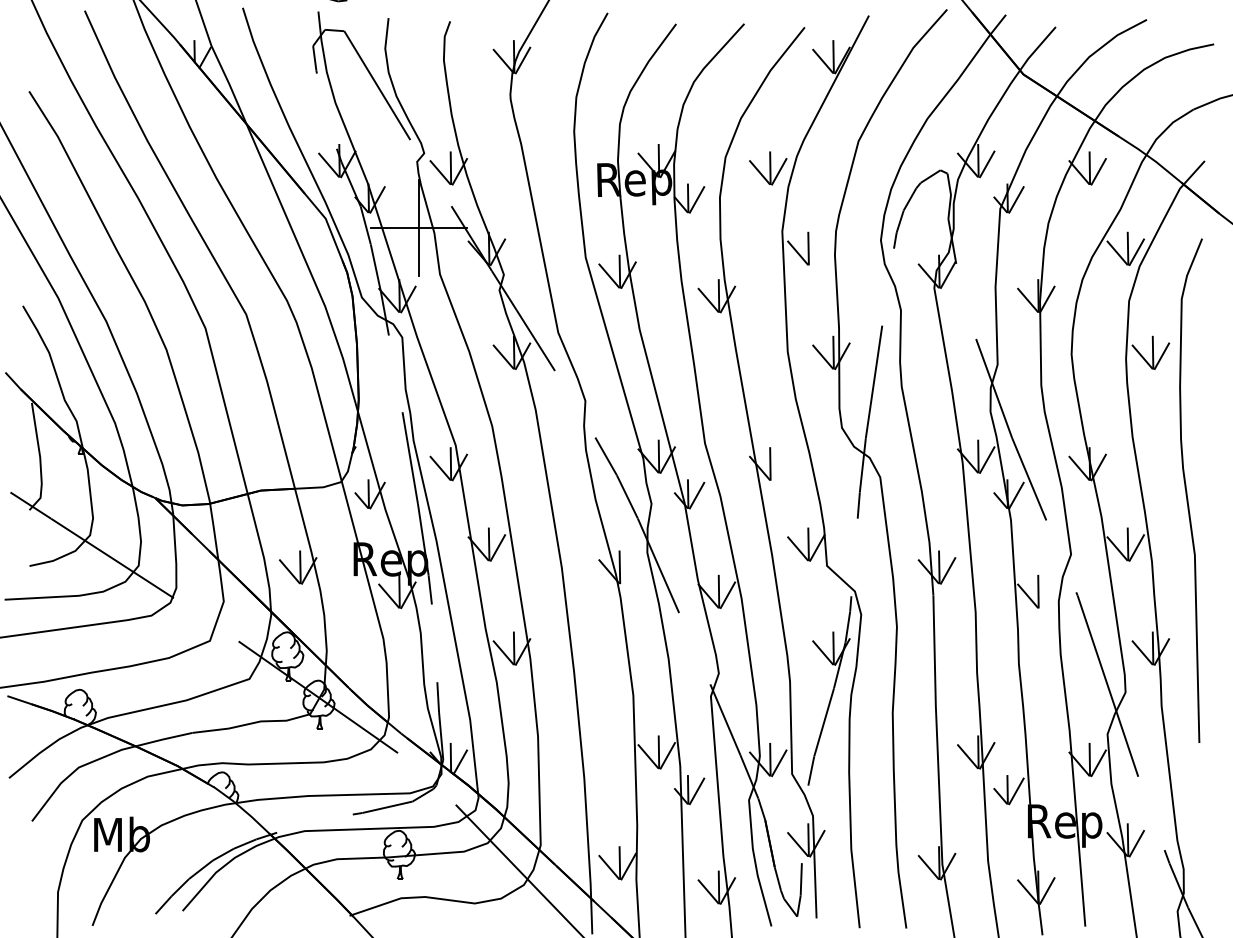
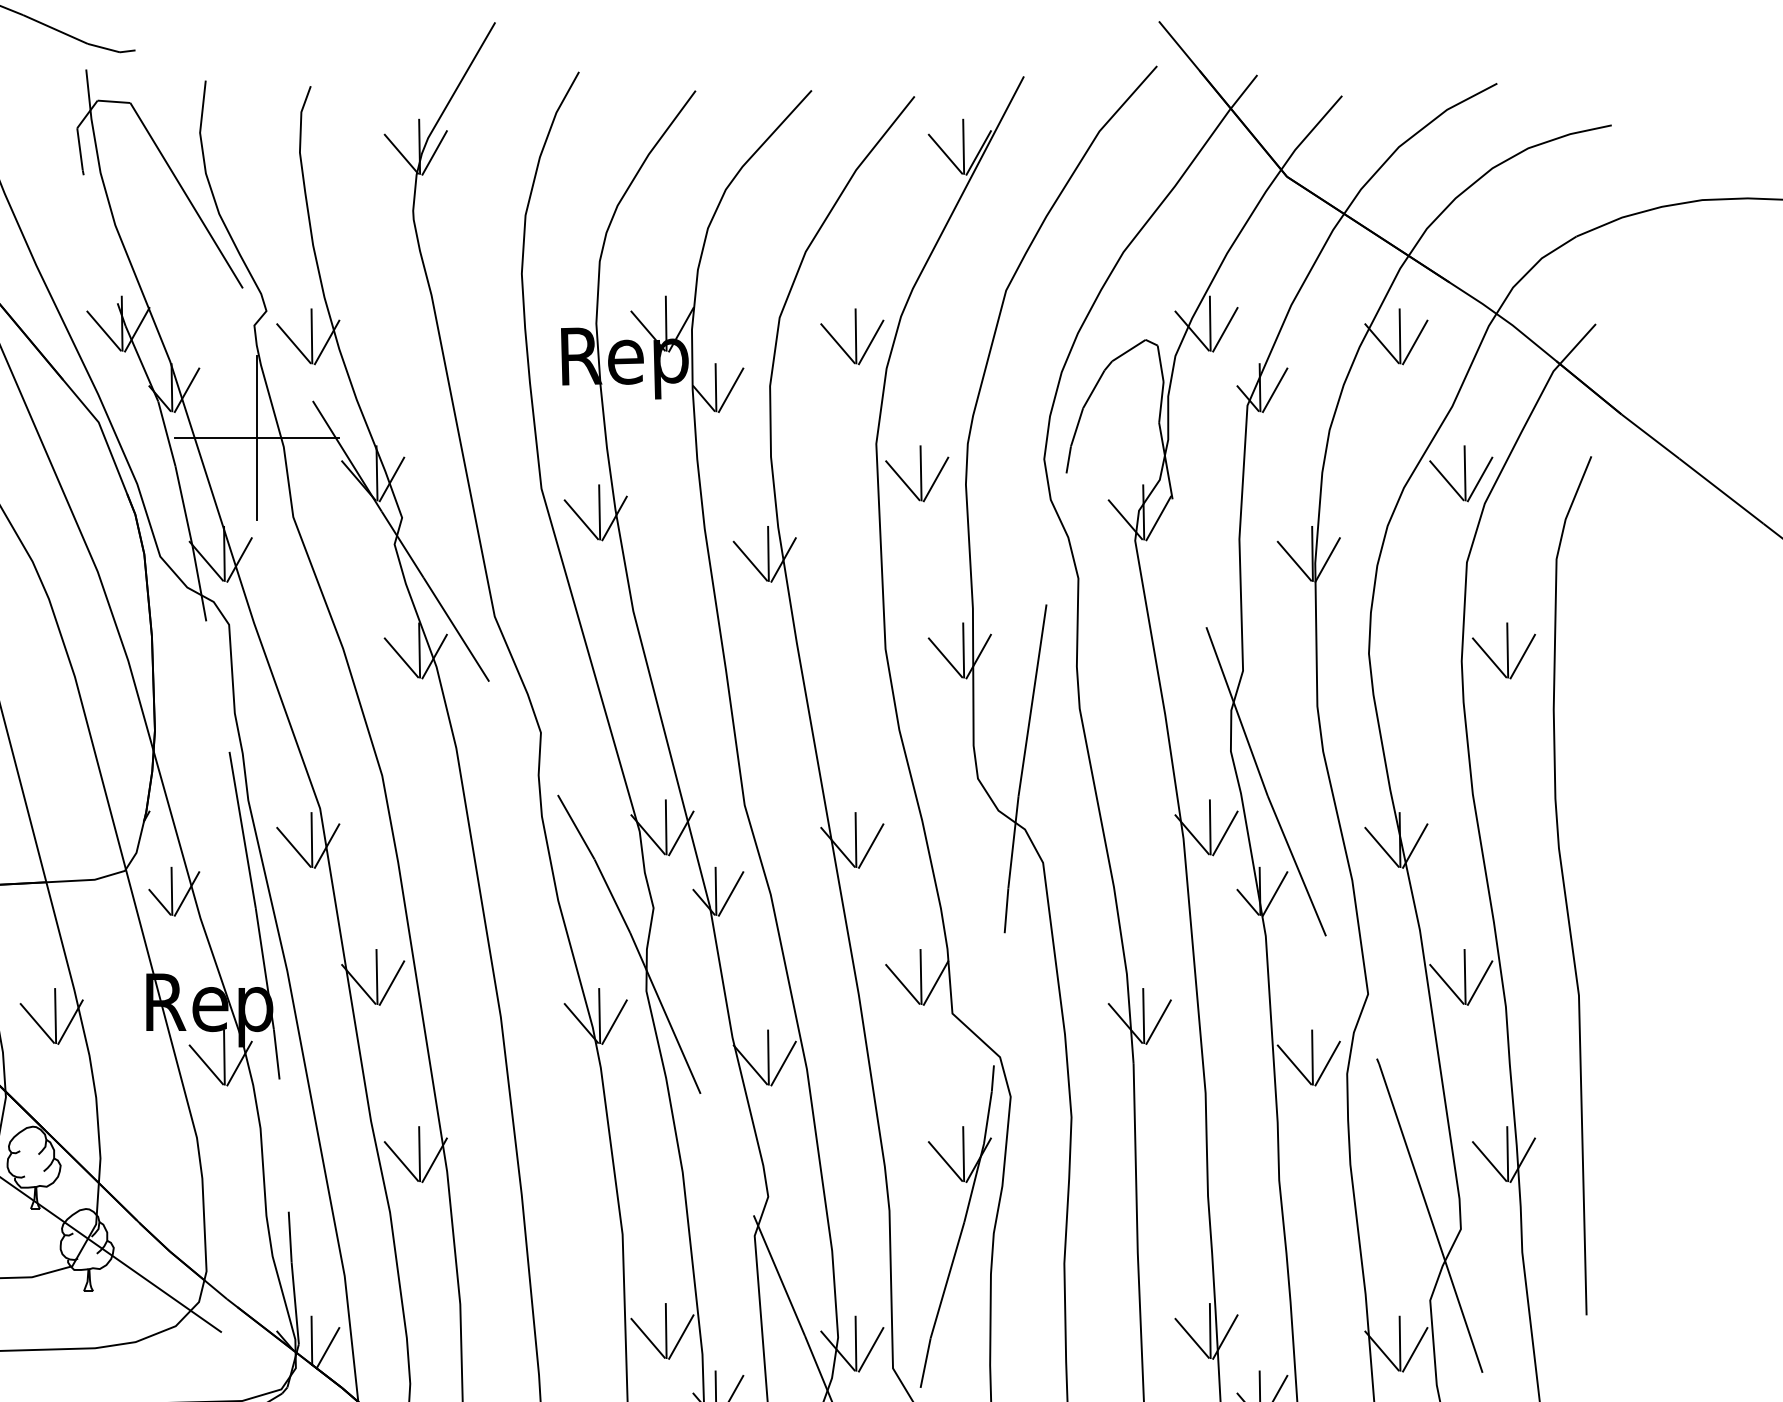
line: (817, 252) -> (936, 479), added
line: (779, 467) -> (871, 846), added
line: (628, 570) -> (614, 1021), added
line: (1047, 595) -> (1327, 1064), added

